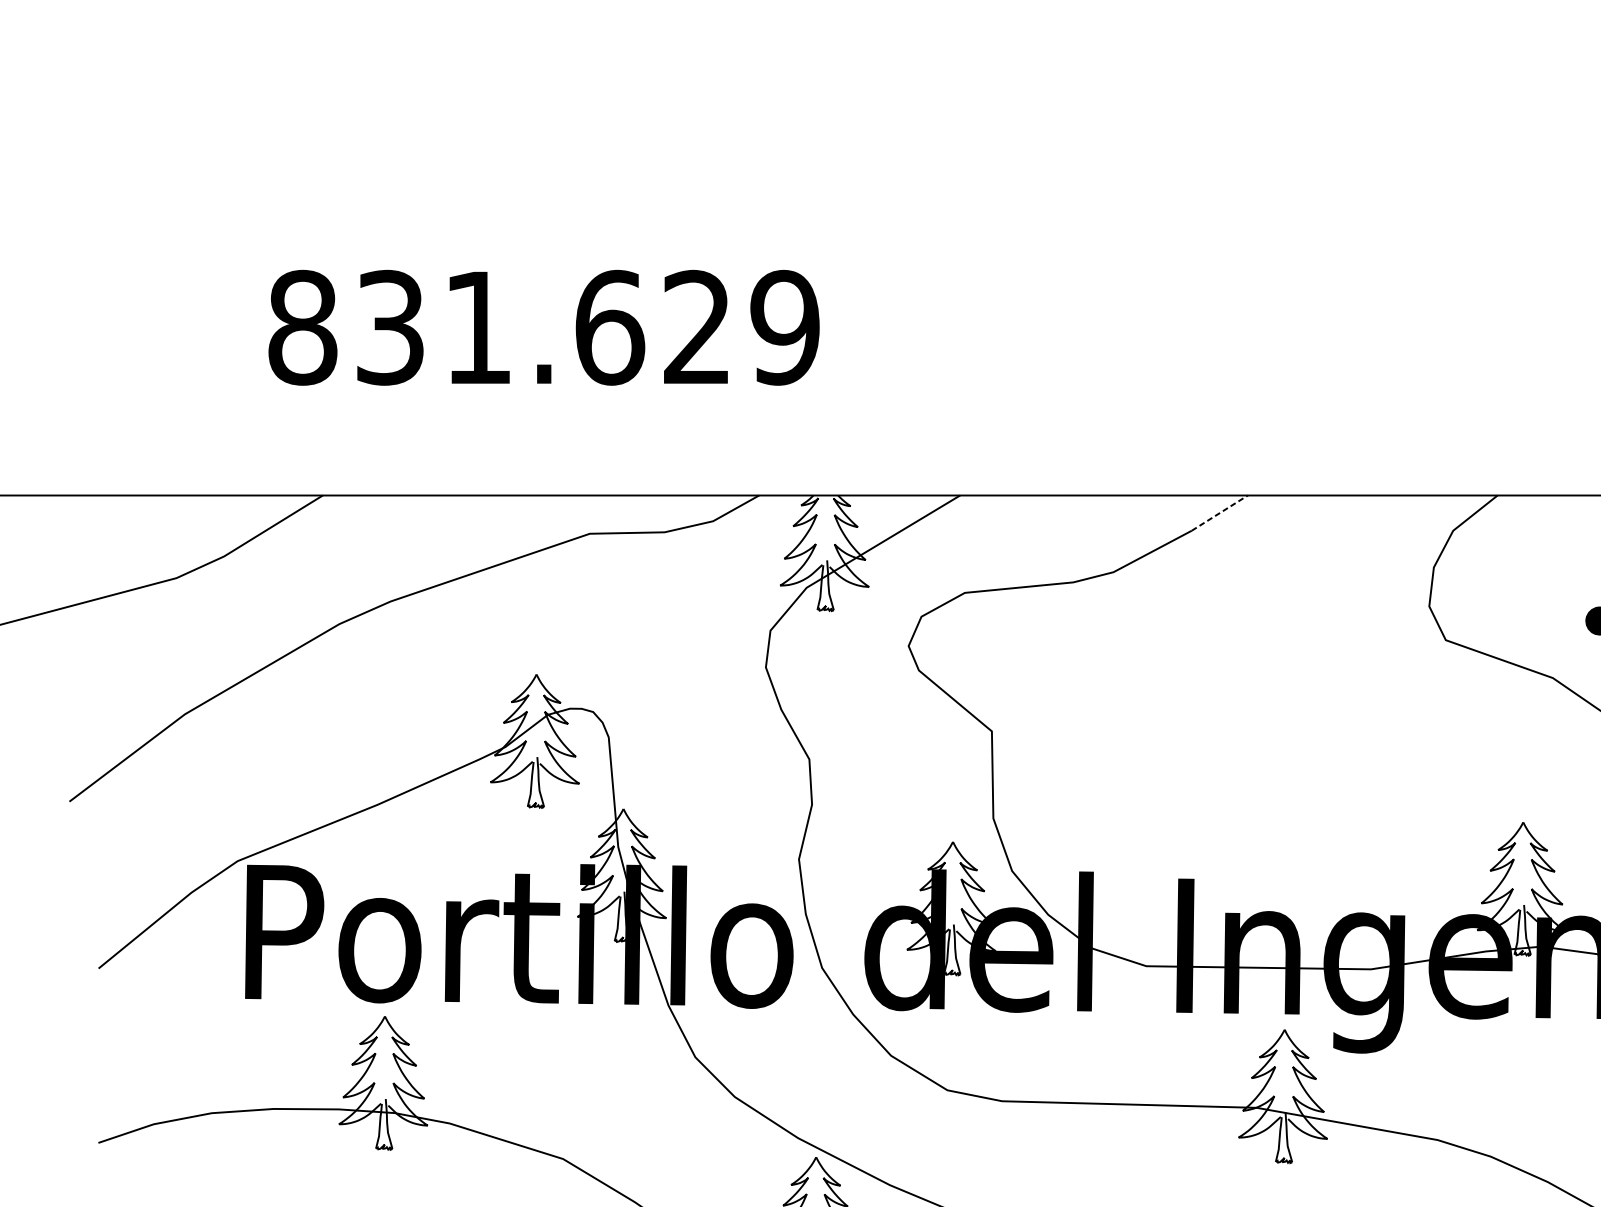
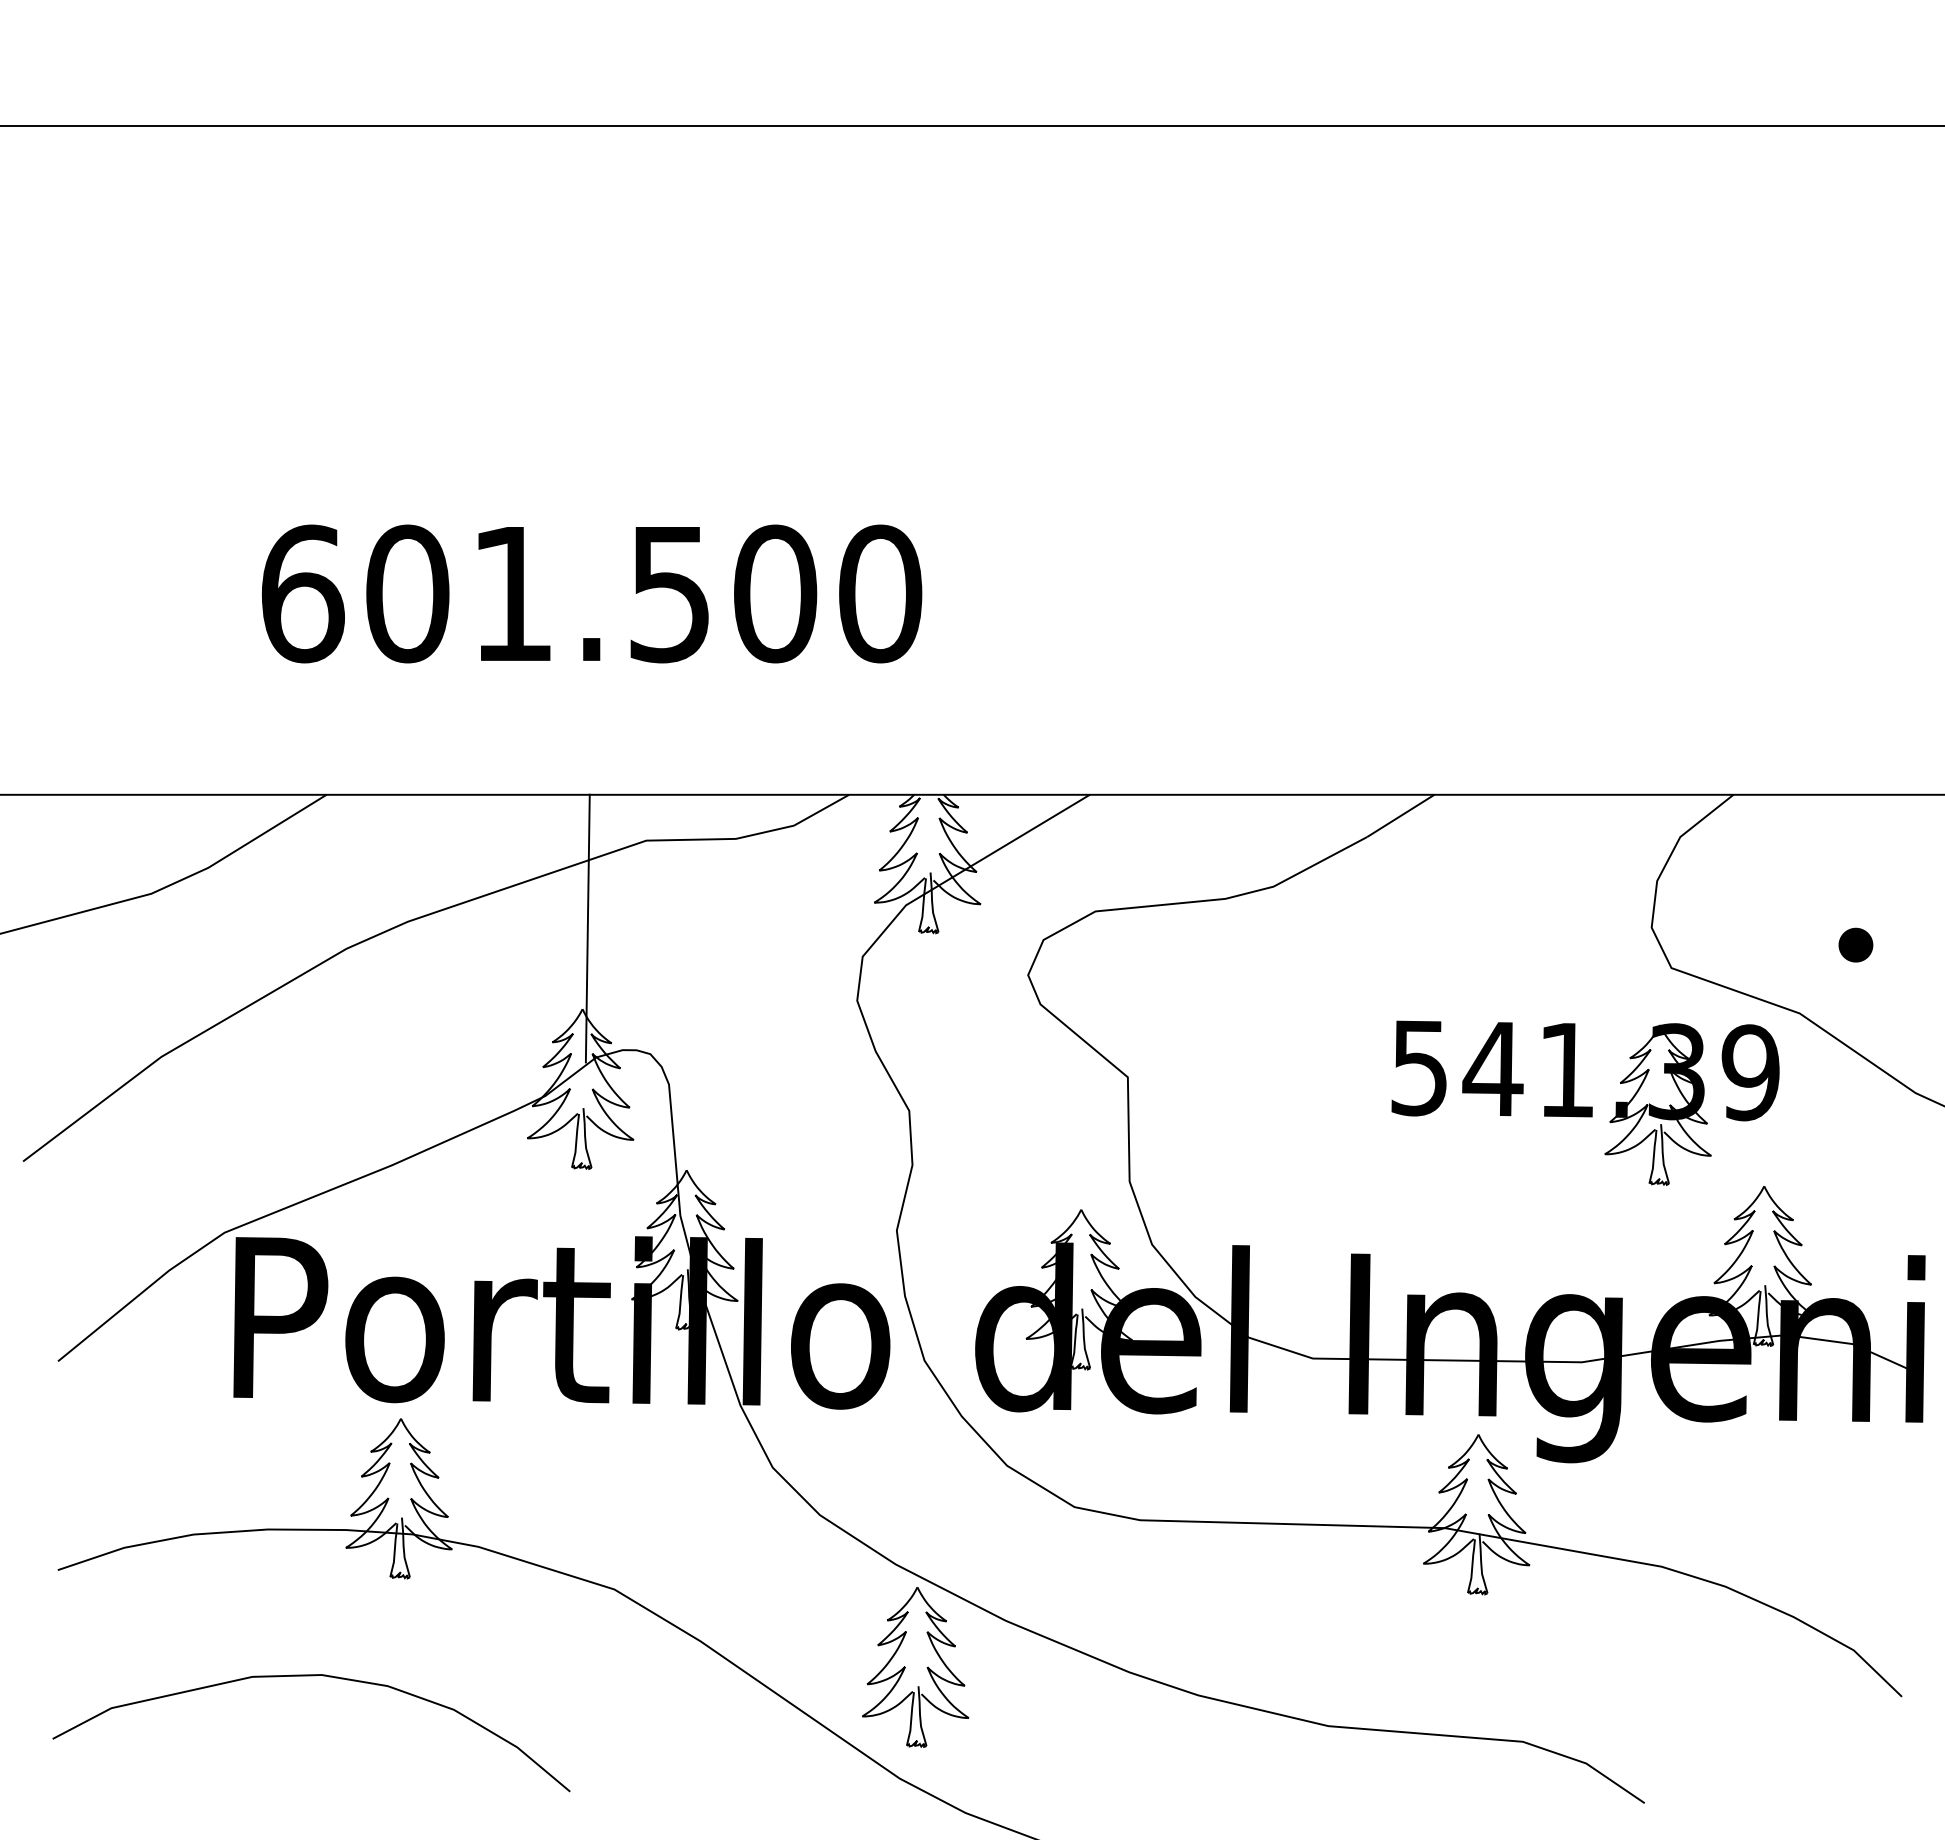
text: (544, 327) -> (591, 593), 831.629 -> 601.500
line: (1219, 512) -> (1400, 815), dashed -> solid
line: (540, 607) -> (587, 928), added
part: (1374, 752) -> (1585, 1102), added

